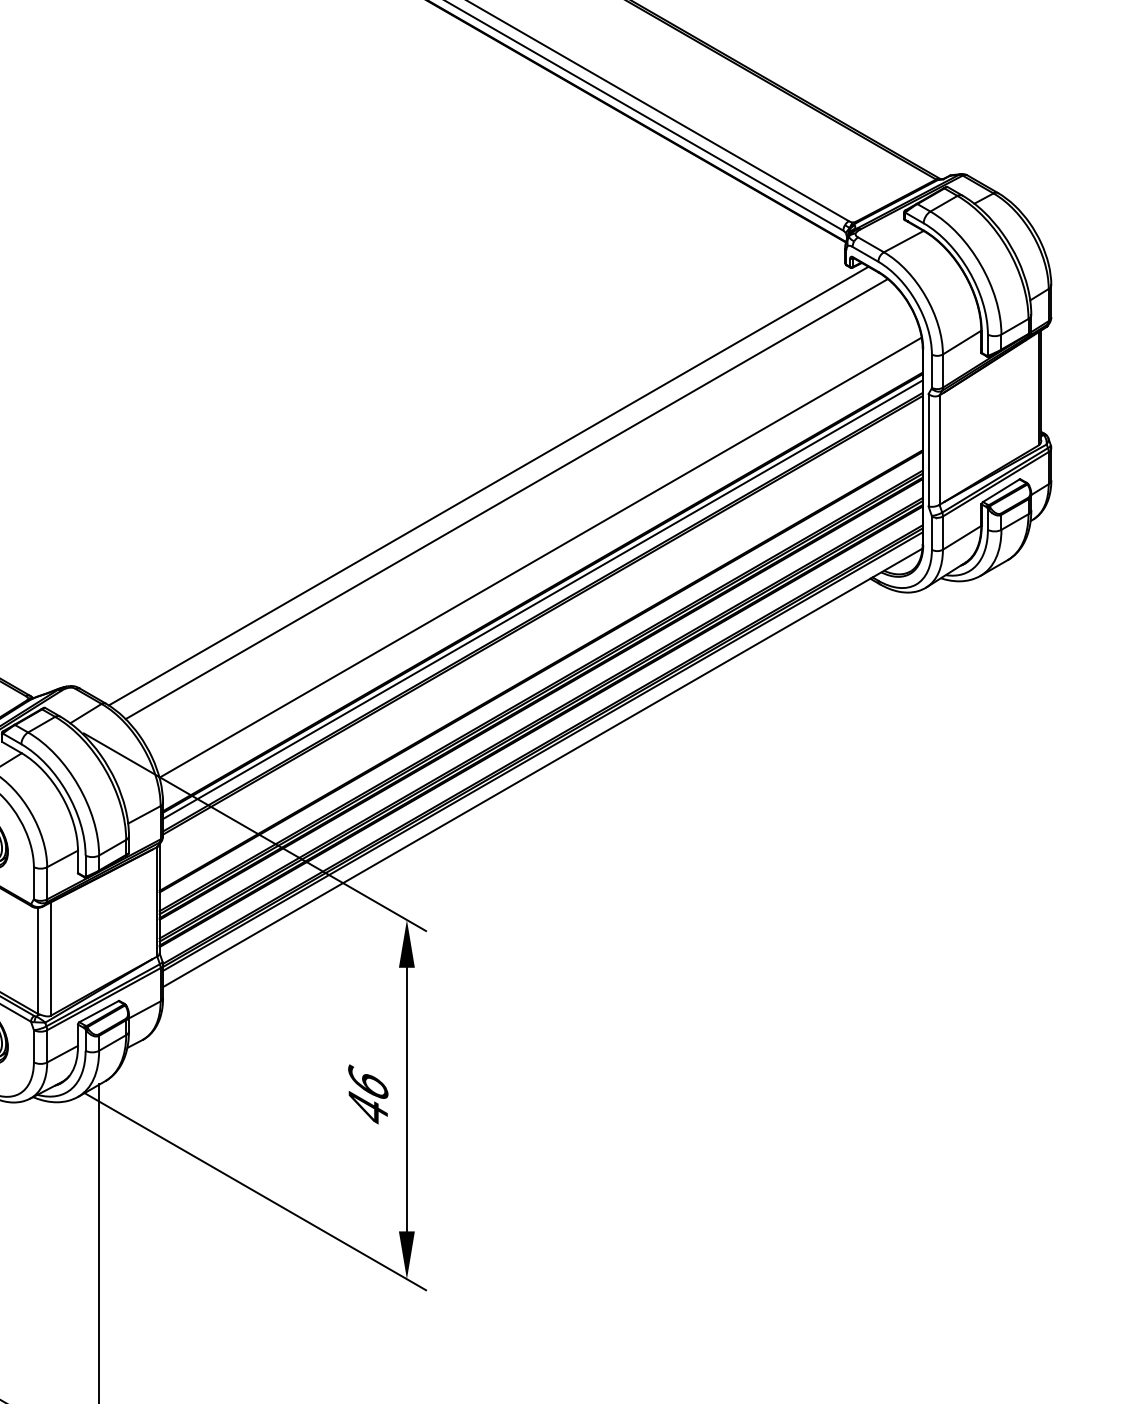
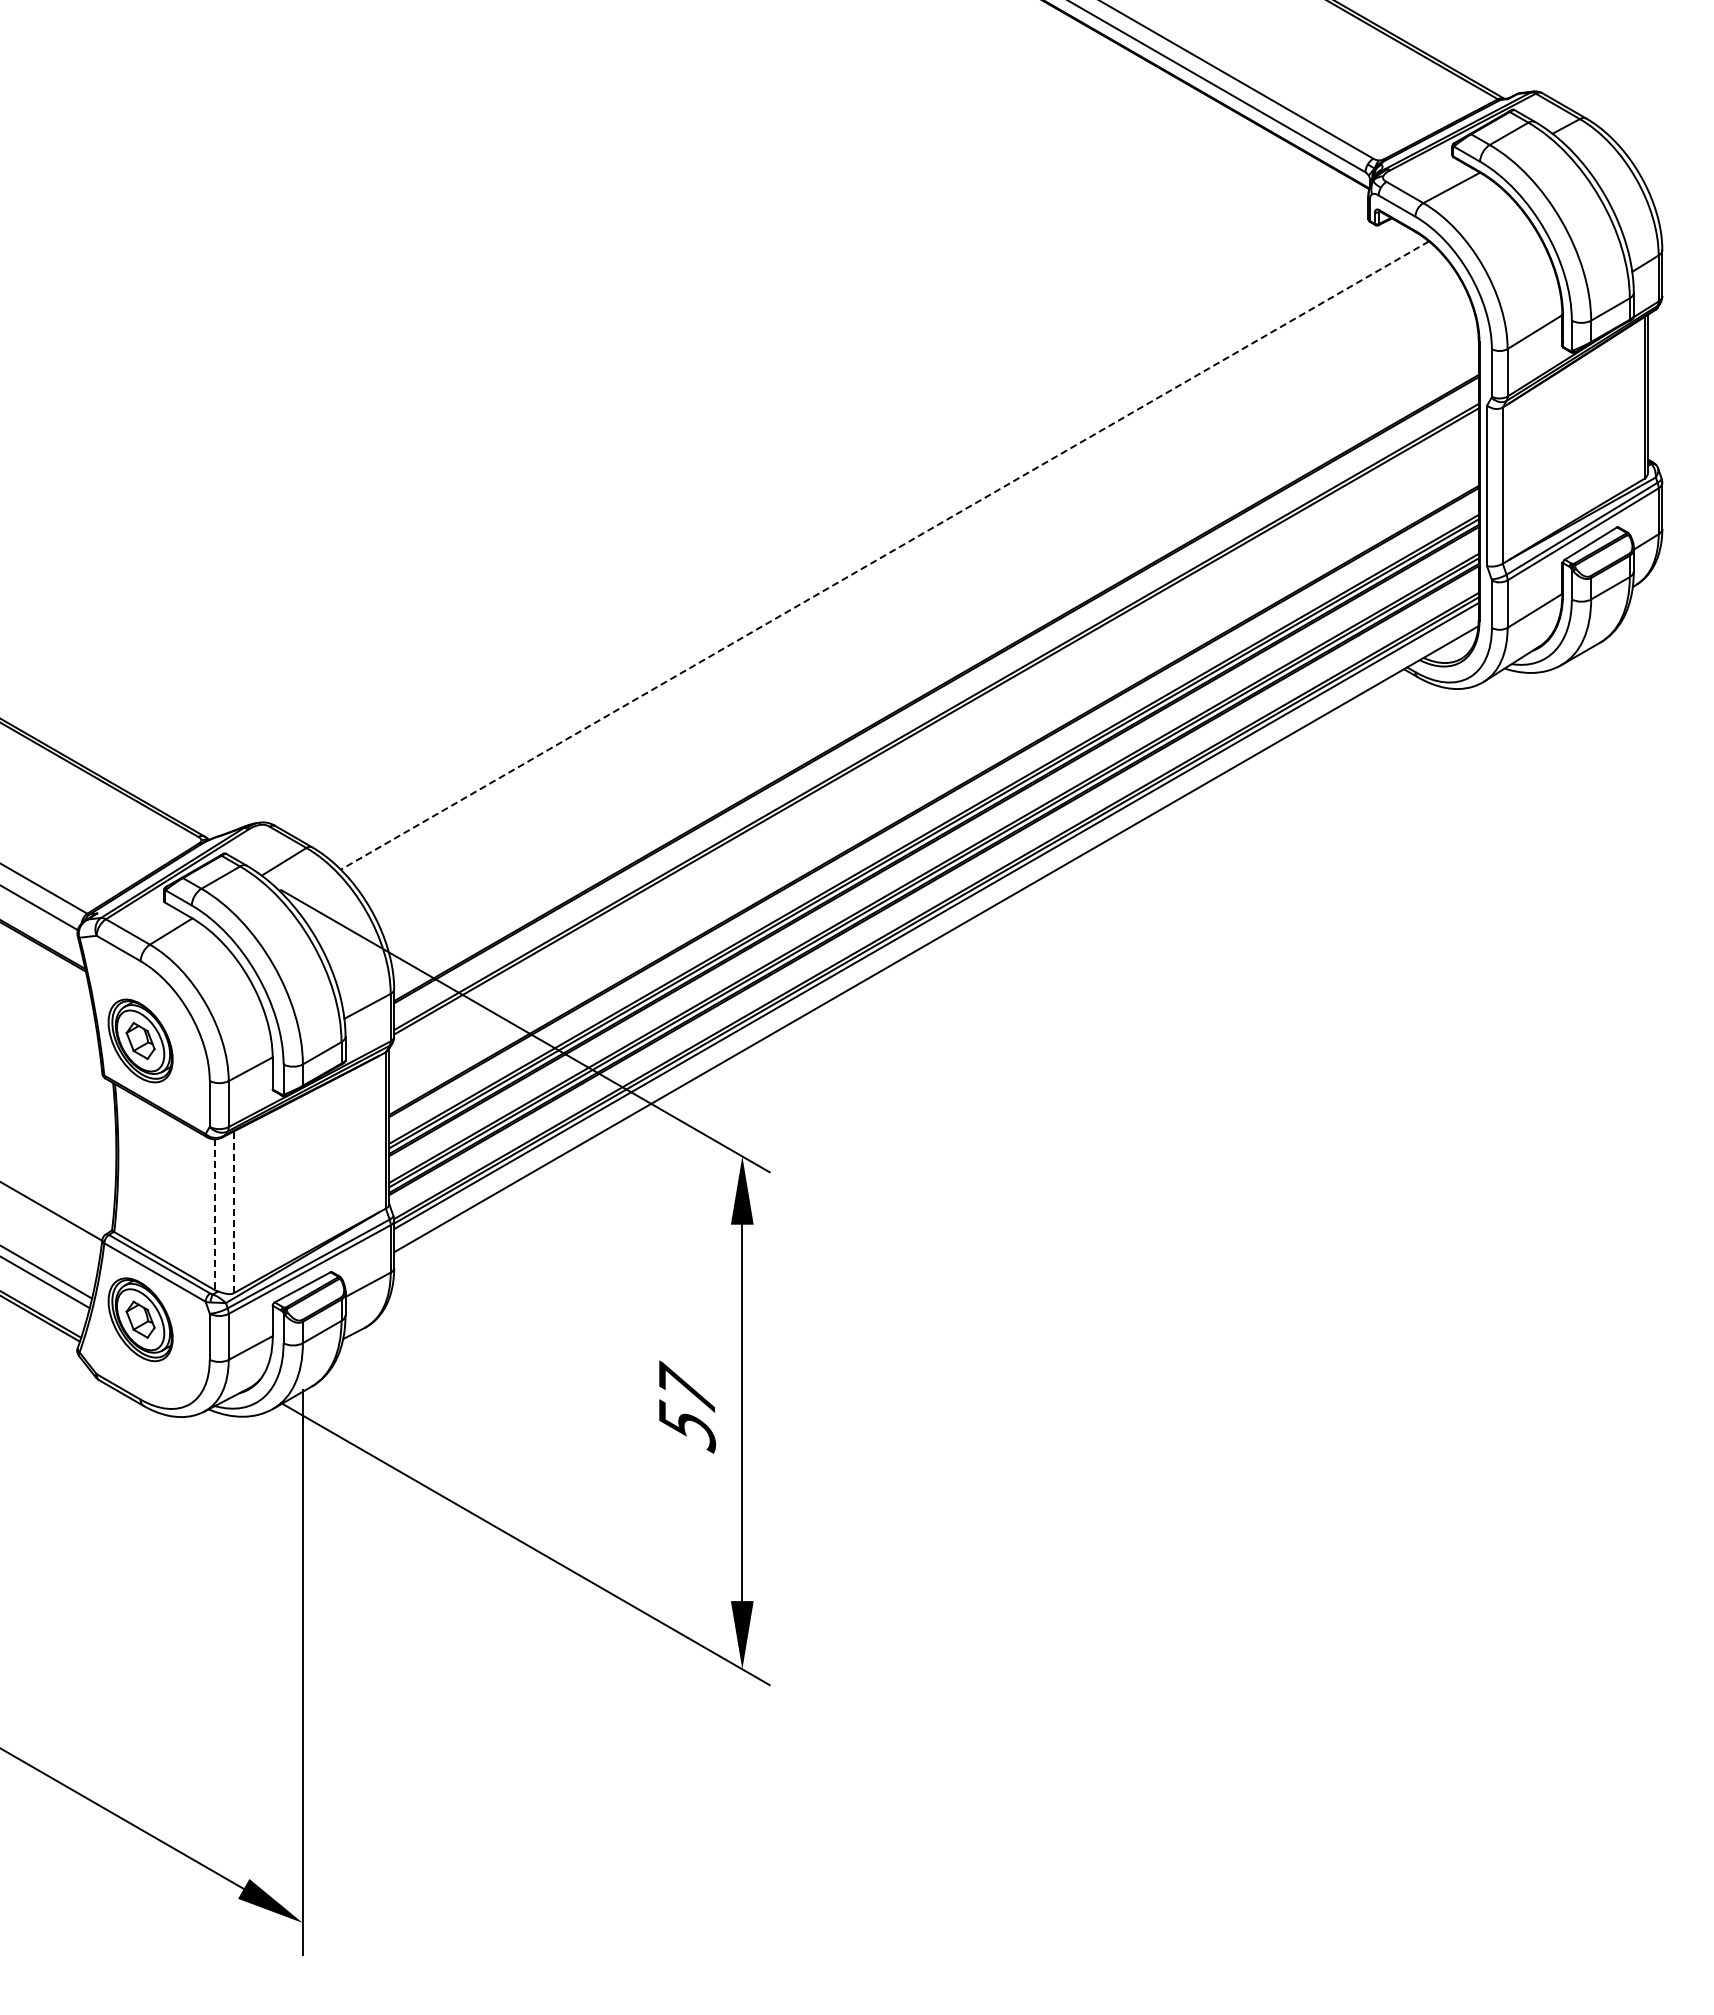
line: (488, 485) -> (858, 536), removed
line: (506, 499) -> (884, 555), solid -> dashed
line: (540, 557) -> (933, 639), removed
line: (542, 599) -> (936, 699), removed
line: (50, 959) -> (233, 1212), solid -> dashed
line: (37, 961) -> (214, 1215), solid -> dashed
text: (368, 1095) -> (687, 1406), 46 -> 57

